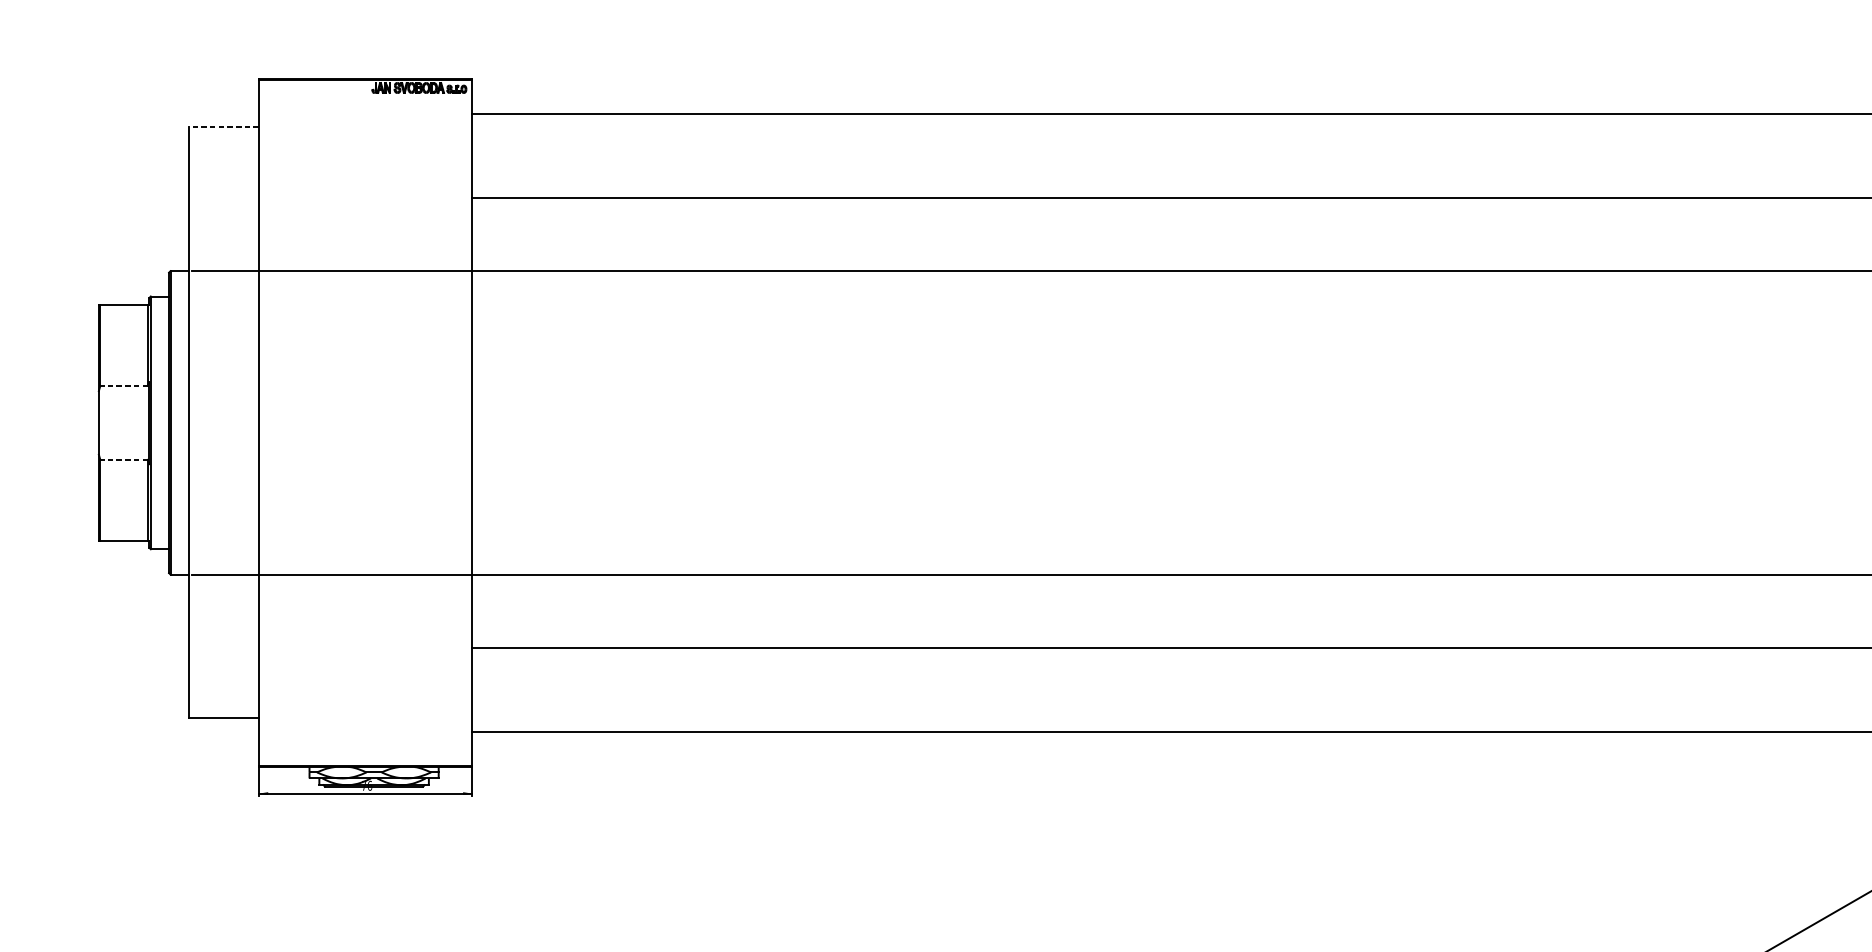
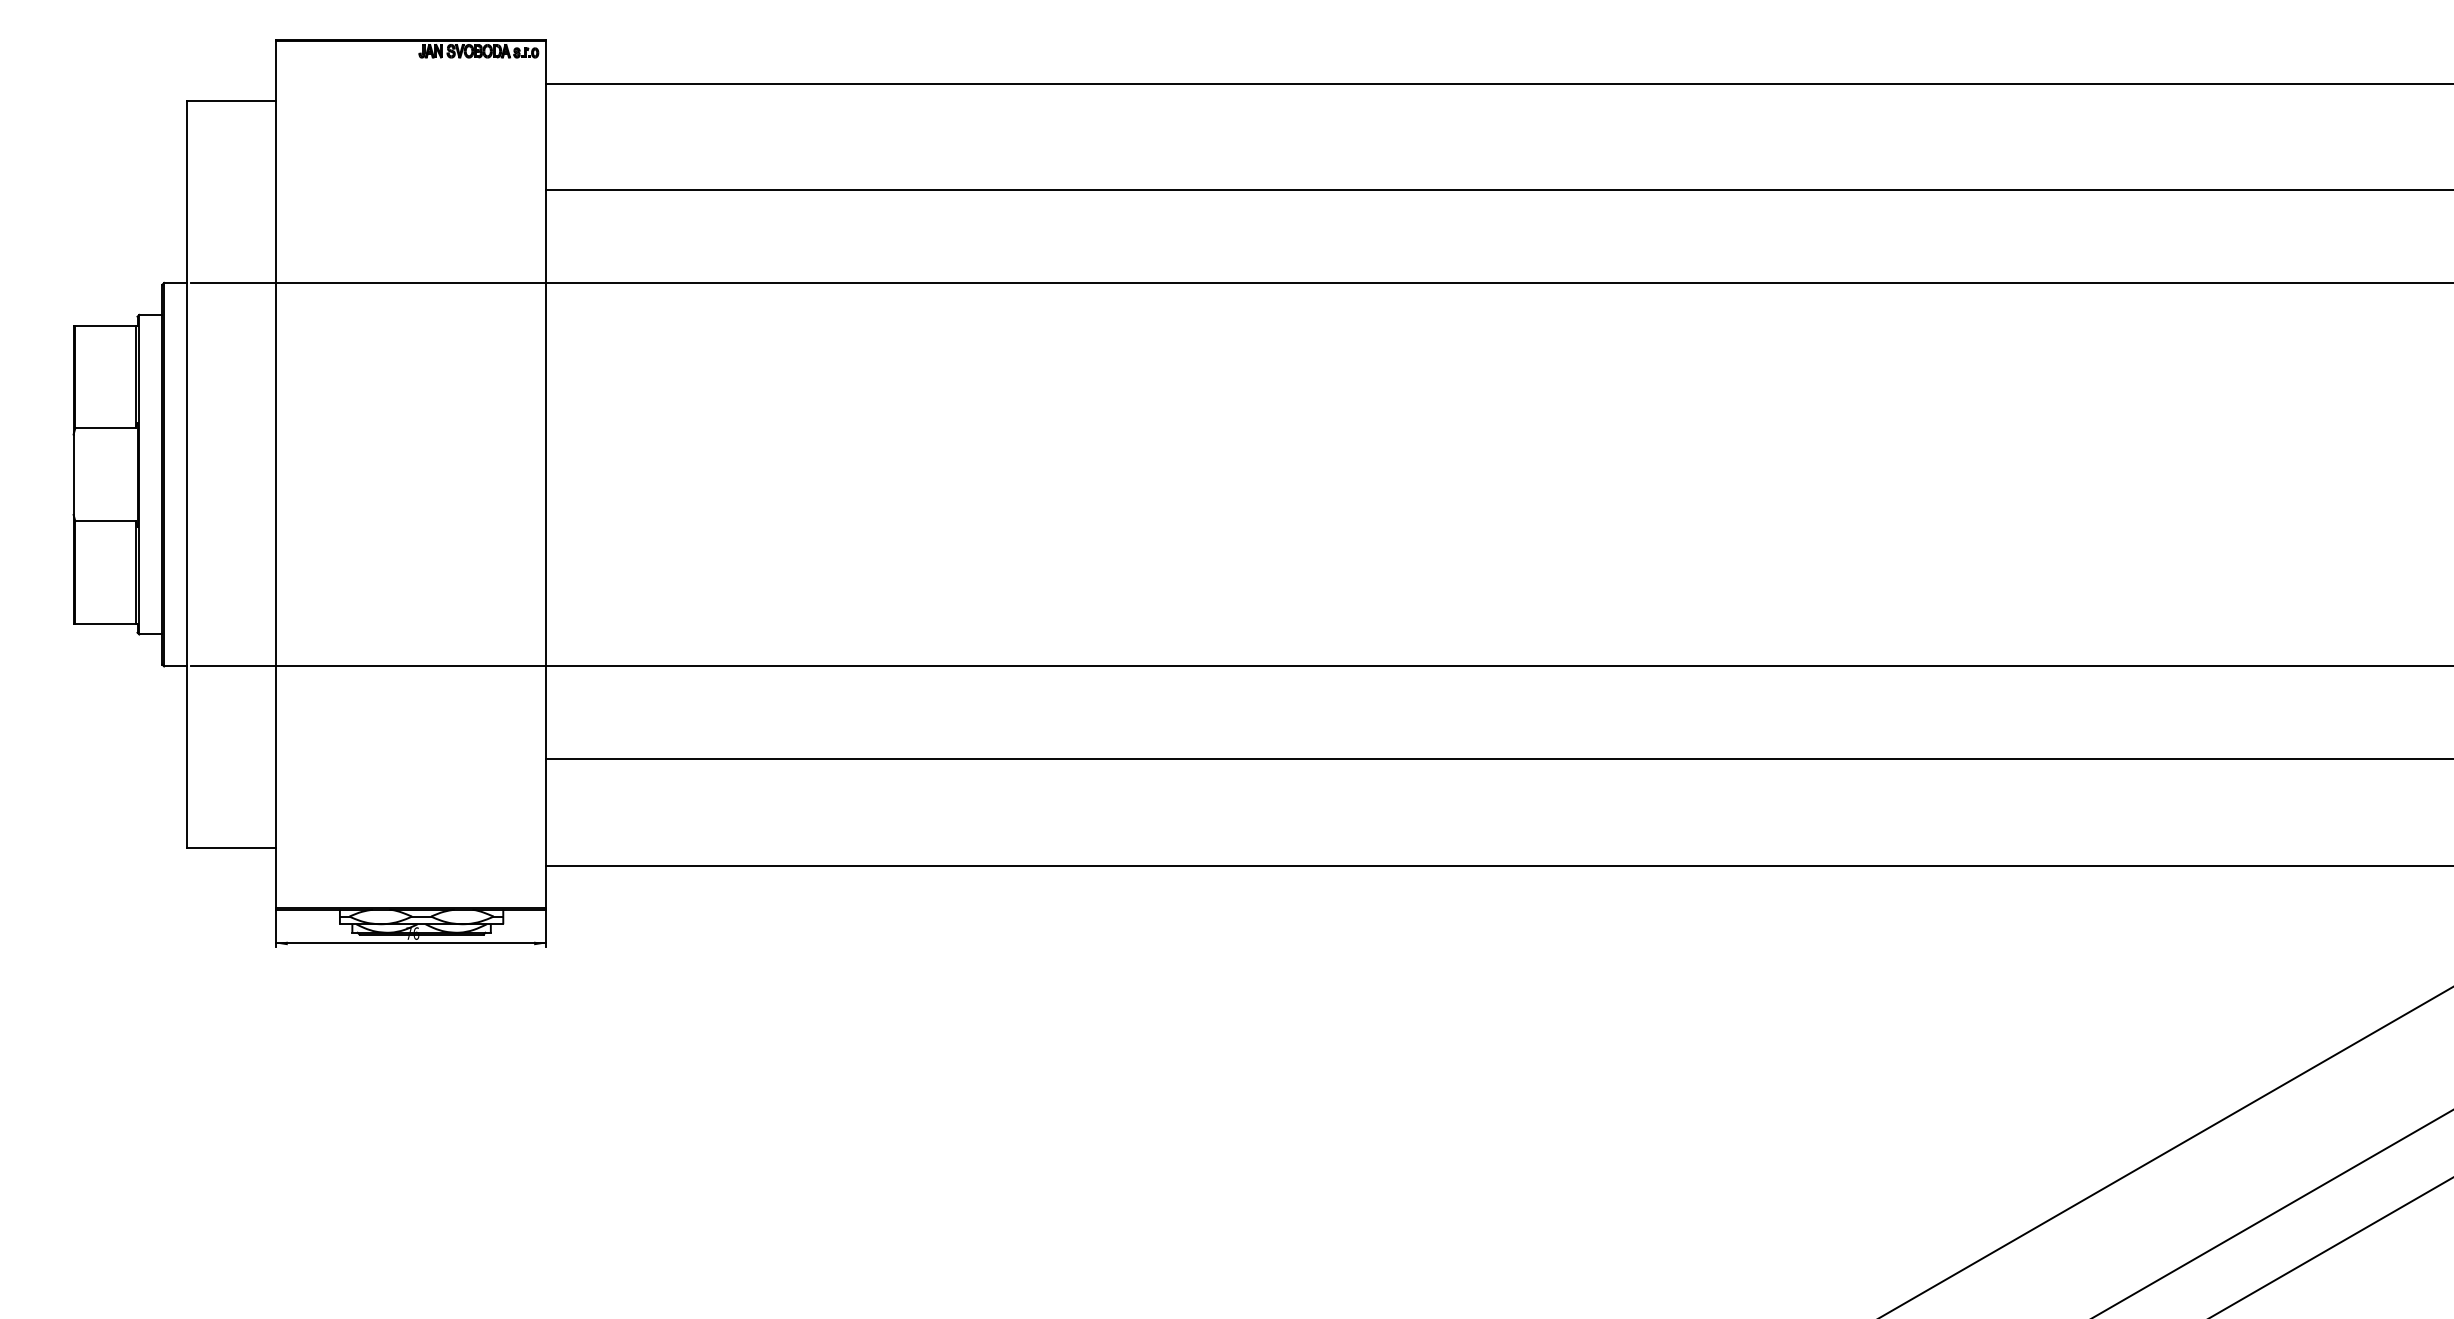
line: (223, 126) -> (231, 100), dashed -> solid
line: (124, 386) -> (105, 428), dashed -> solid
line: (124, 459) -> (105, 521), dashed -> solid

